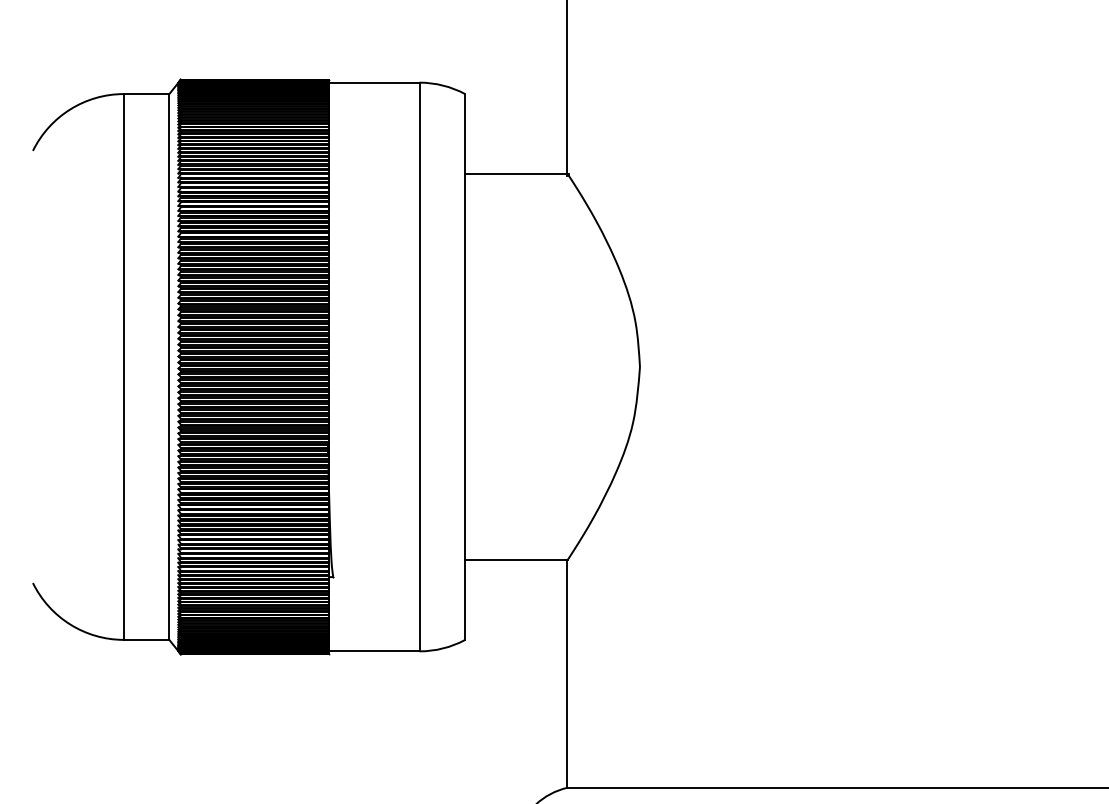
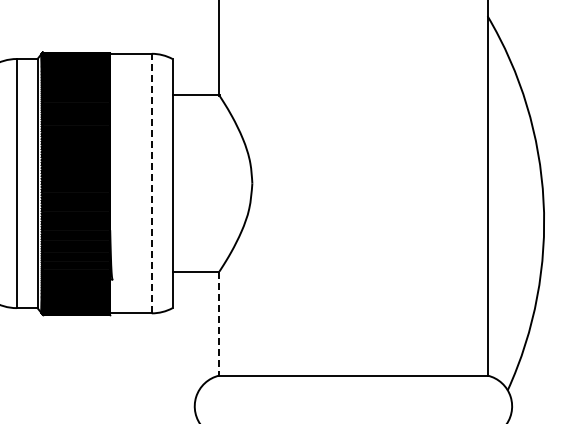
line: (418, 366) -> (151, 183), solid -> dashed
line: (567, 675) -> (219, 324), solid -> dashed

